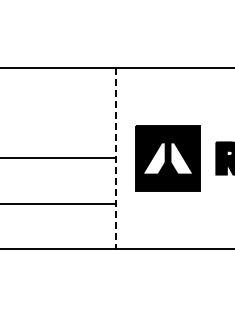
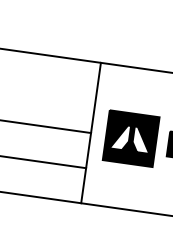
line: (116, 158) -> (91, 133), dashed -> solid

